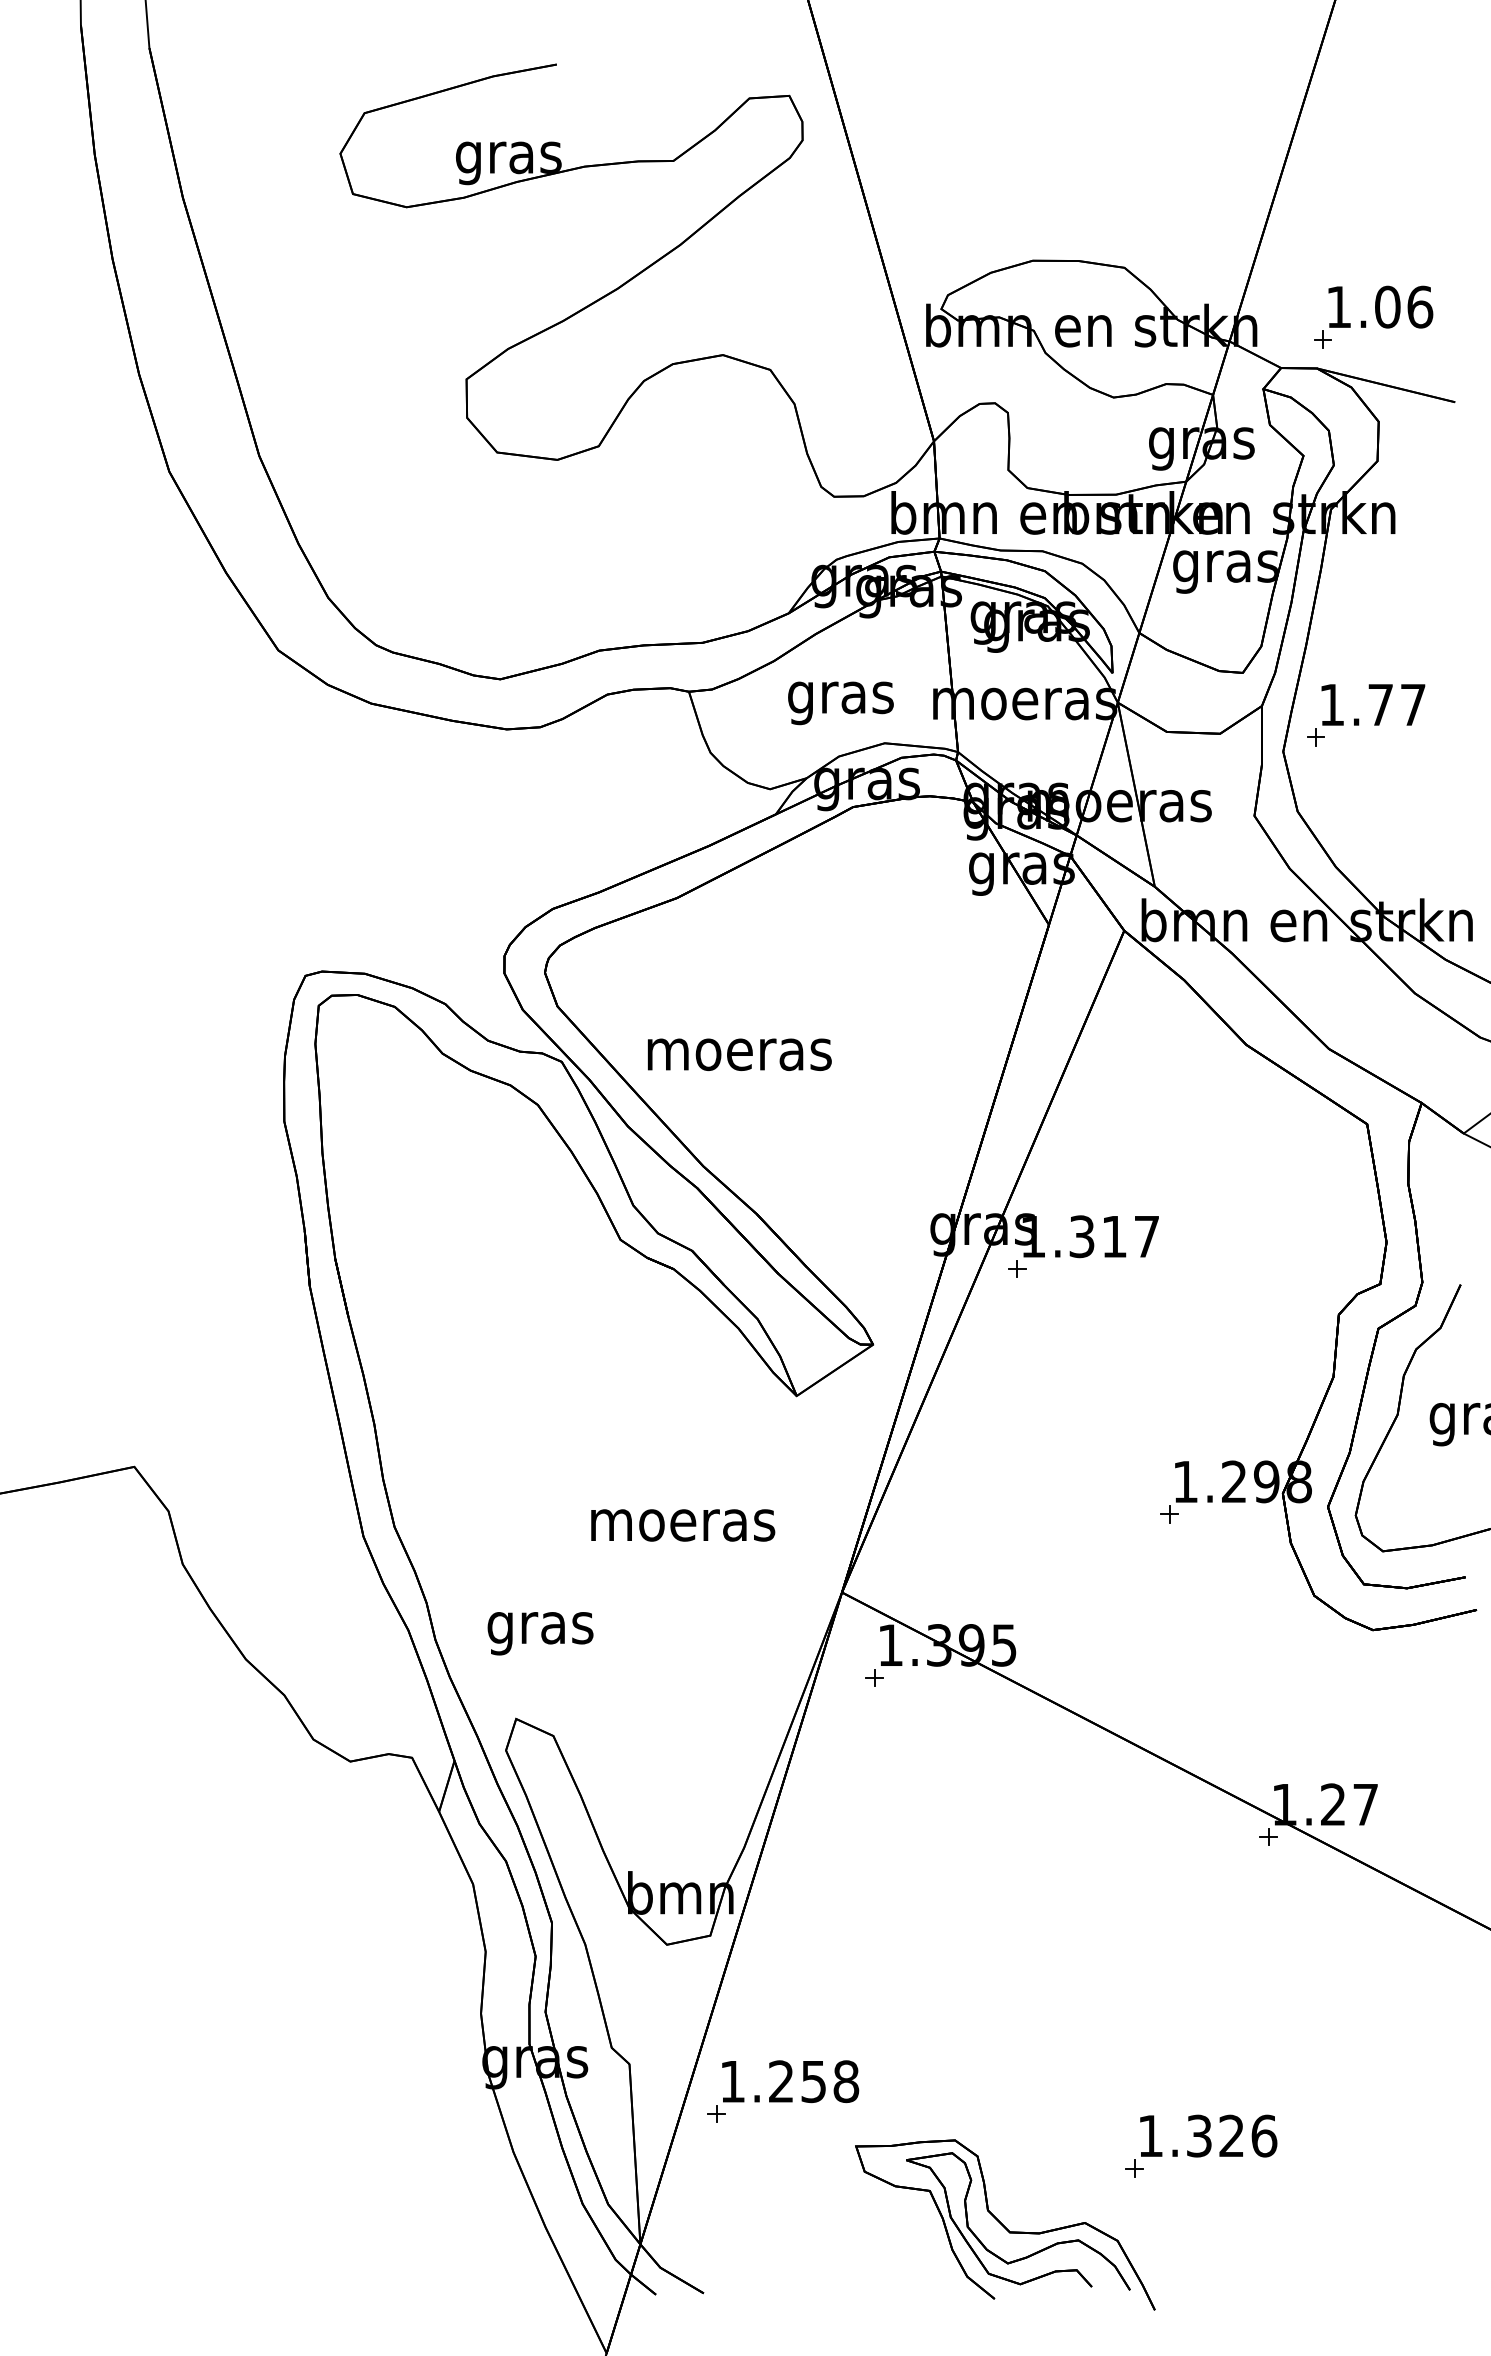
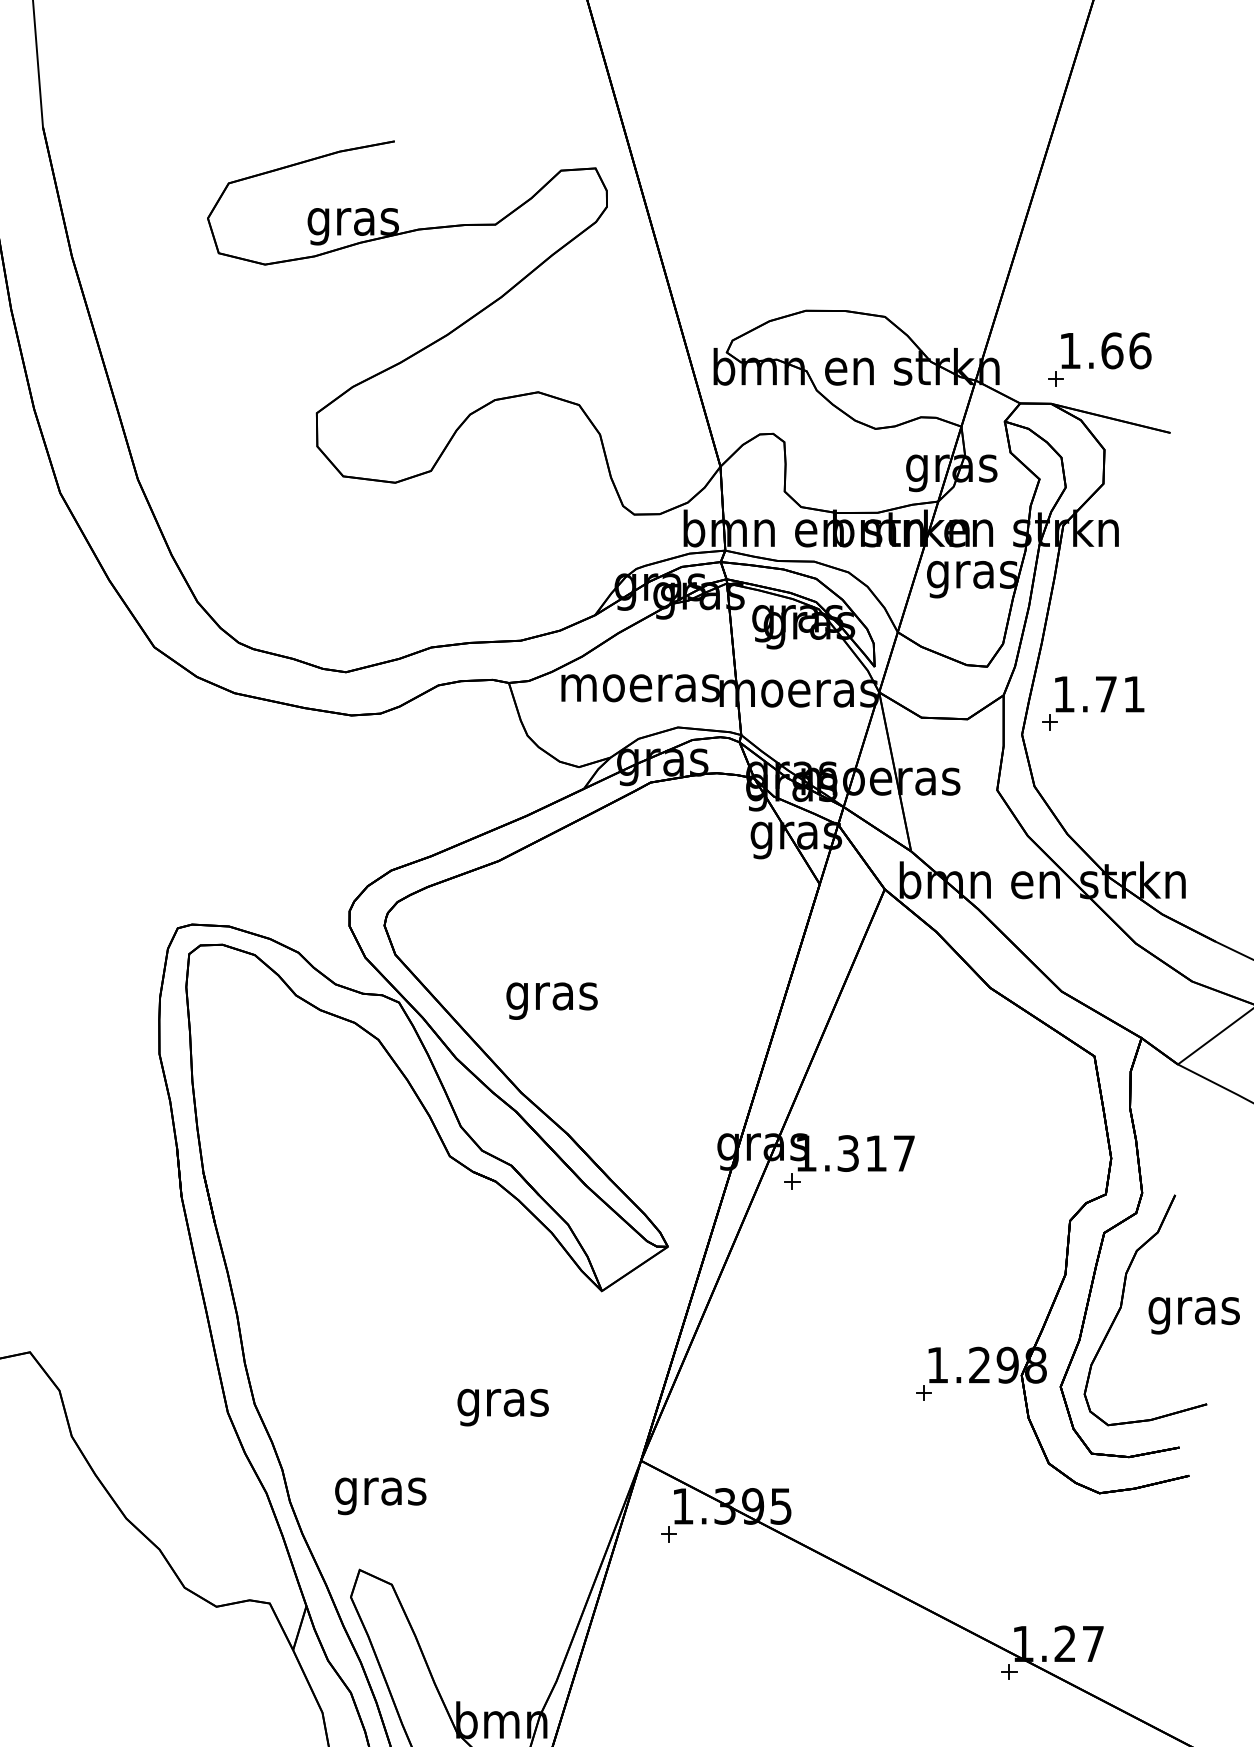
text: (1387, 306) -> (1112, 350), 1.06 -> 1.66
text: (841, 703) -> (640, 693), gras -> moeras
text: (1413, 704) -> (1134, 693), 1.77 -> 1.71
text: (739, 1060) -> (552, 1001), moeras -> gras
text: (683, 1530) -> (504, 1407), moeras -> gras

